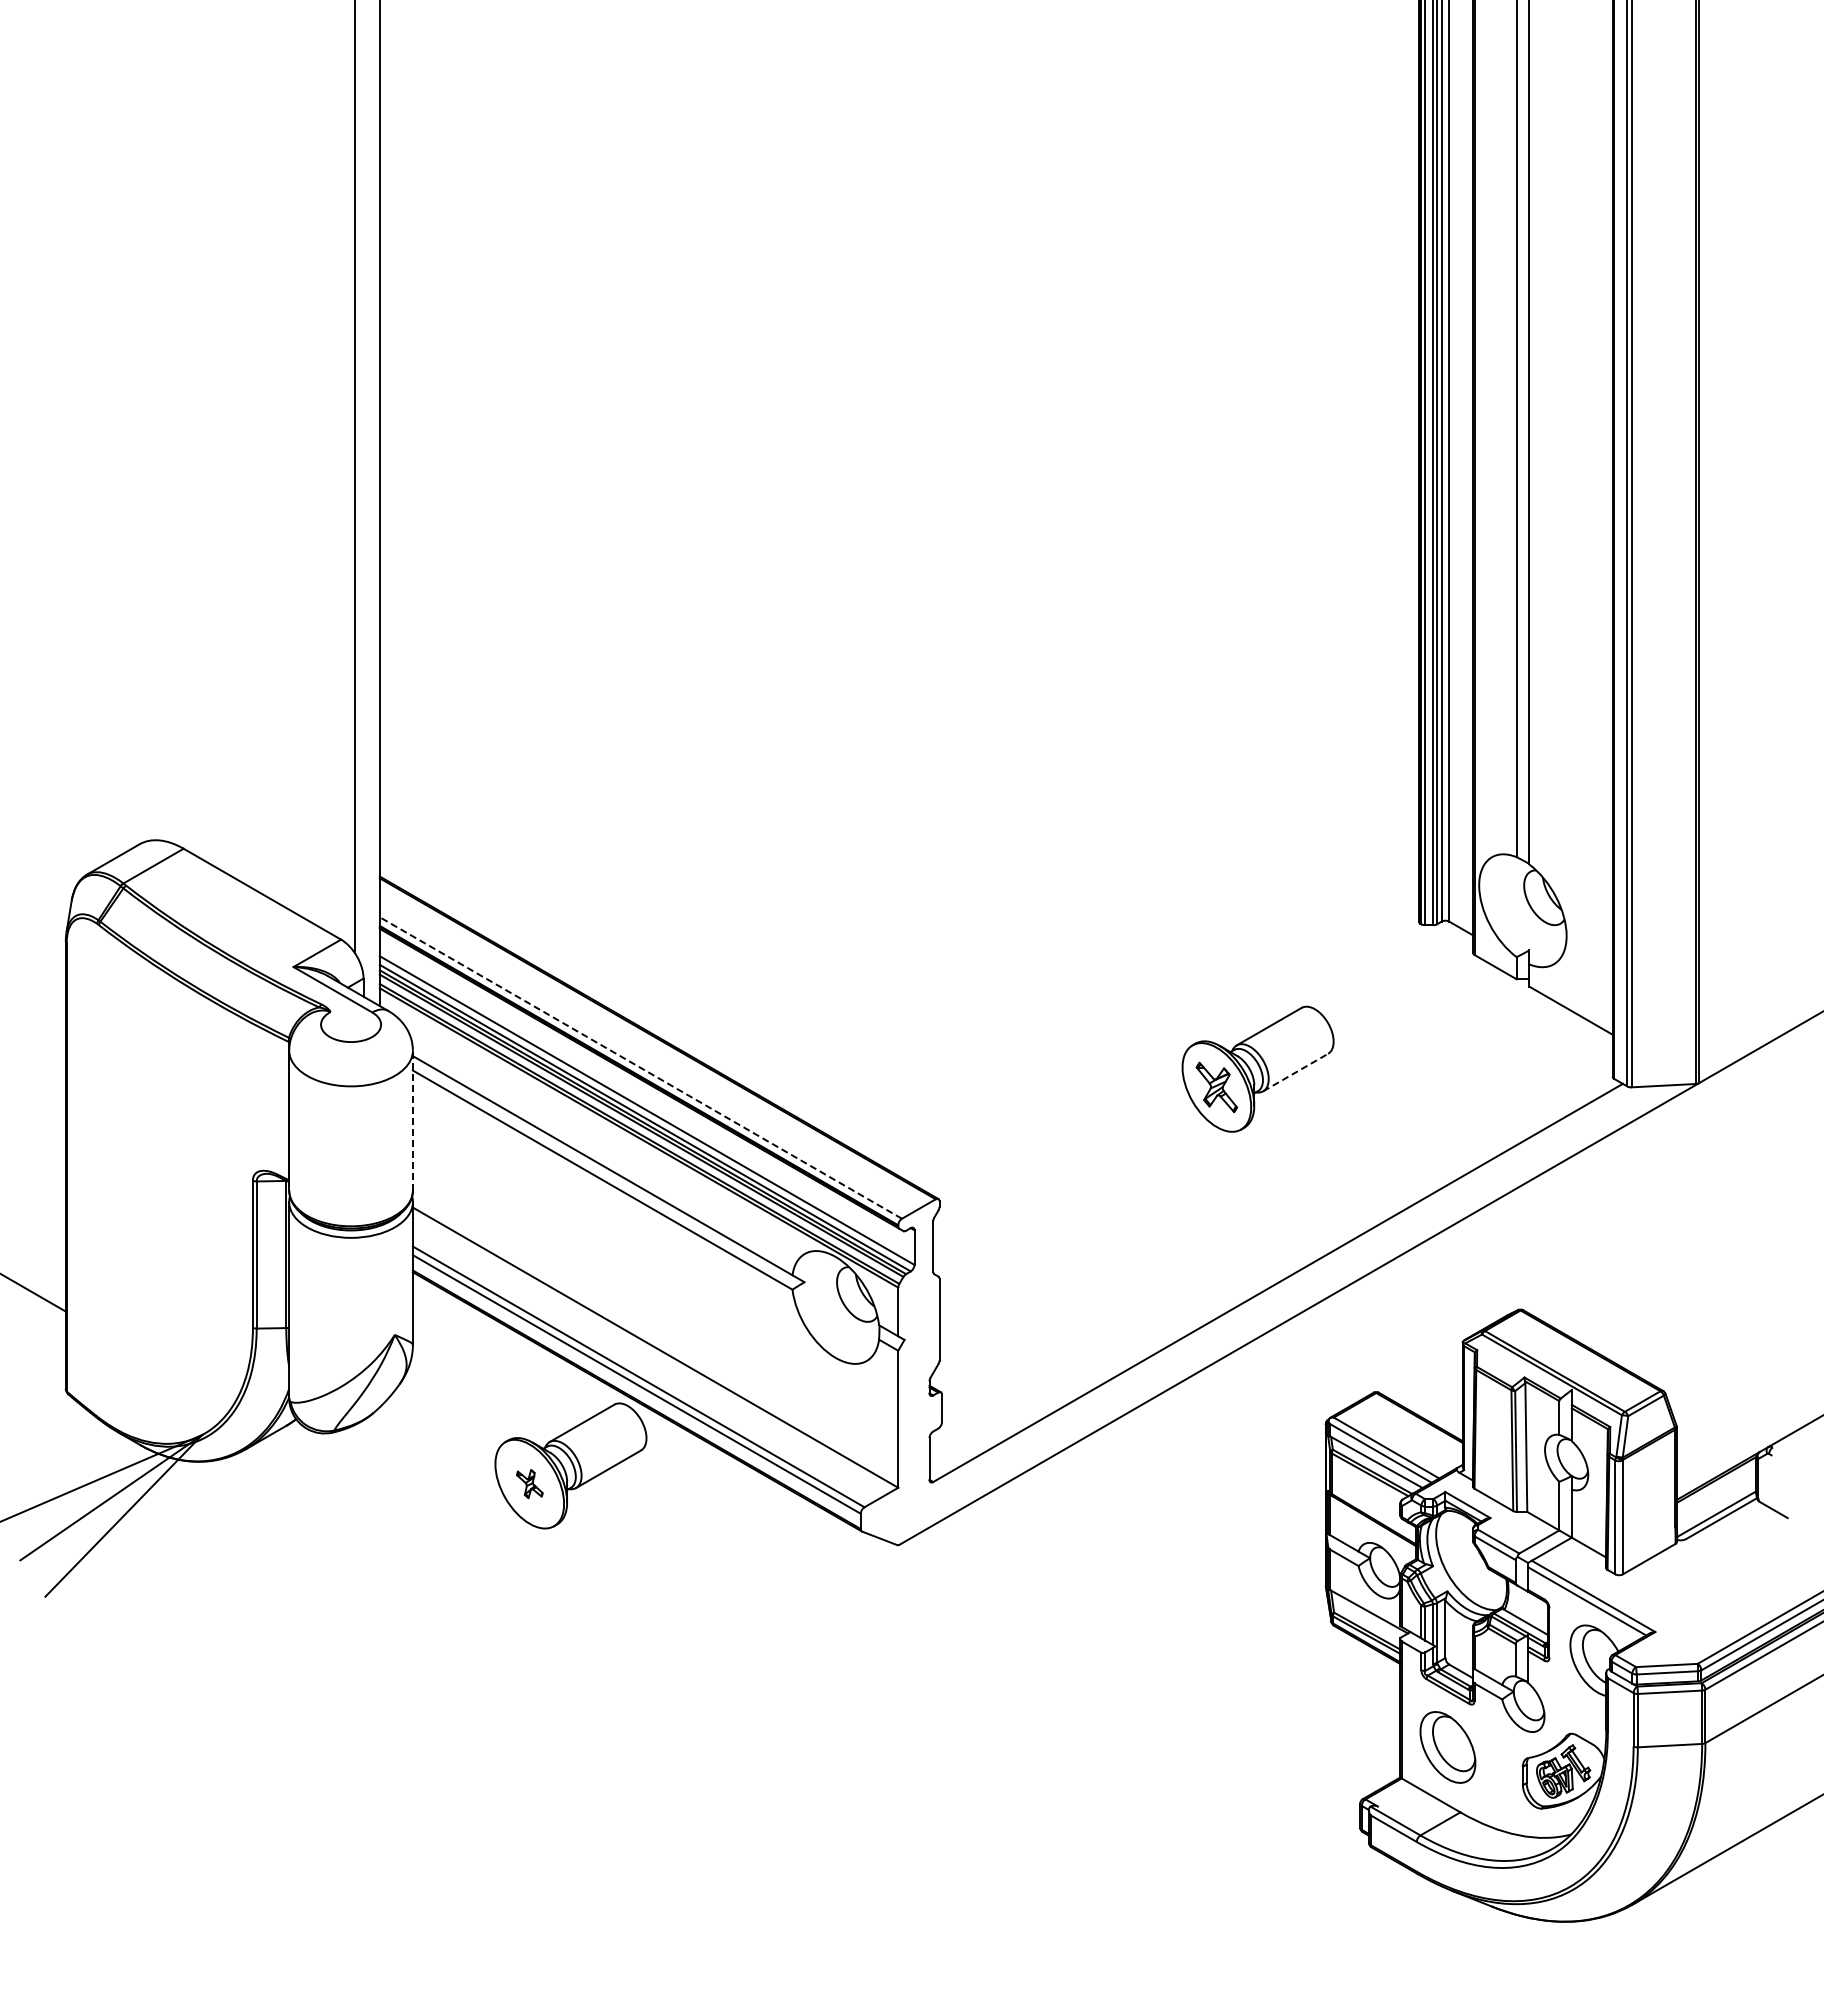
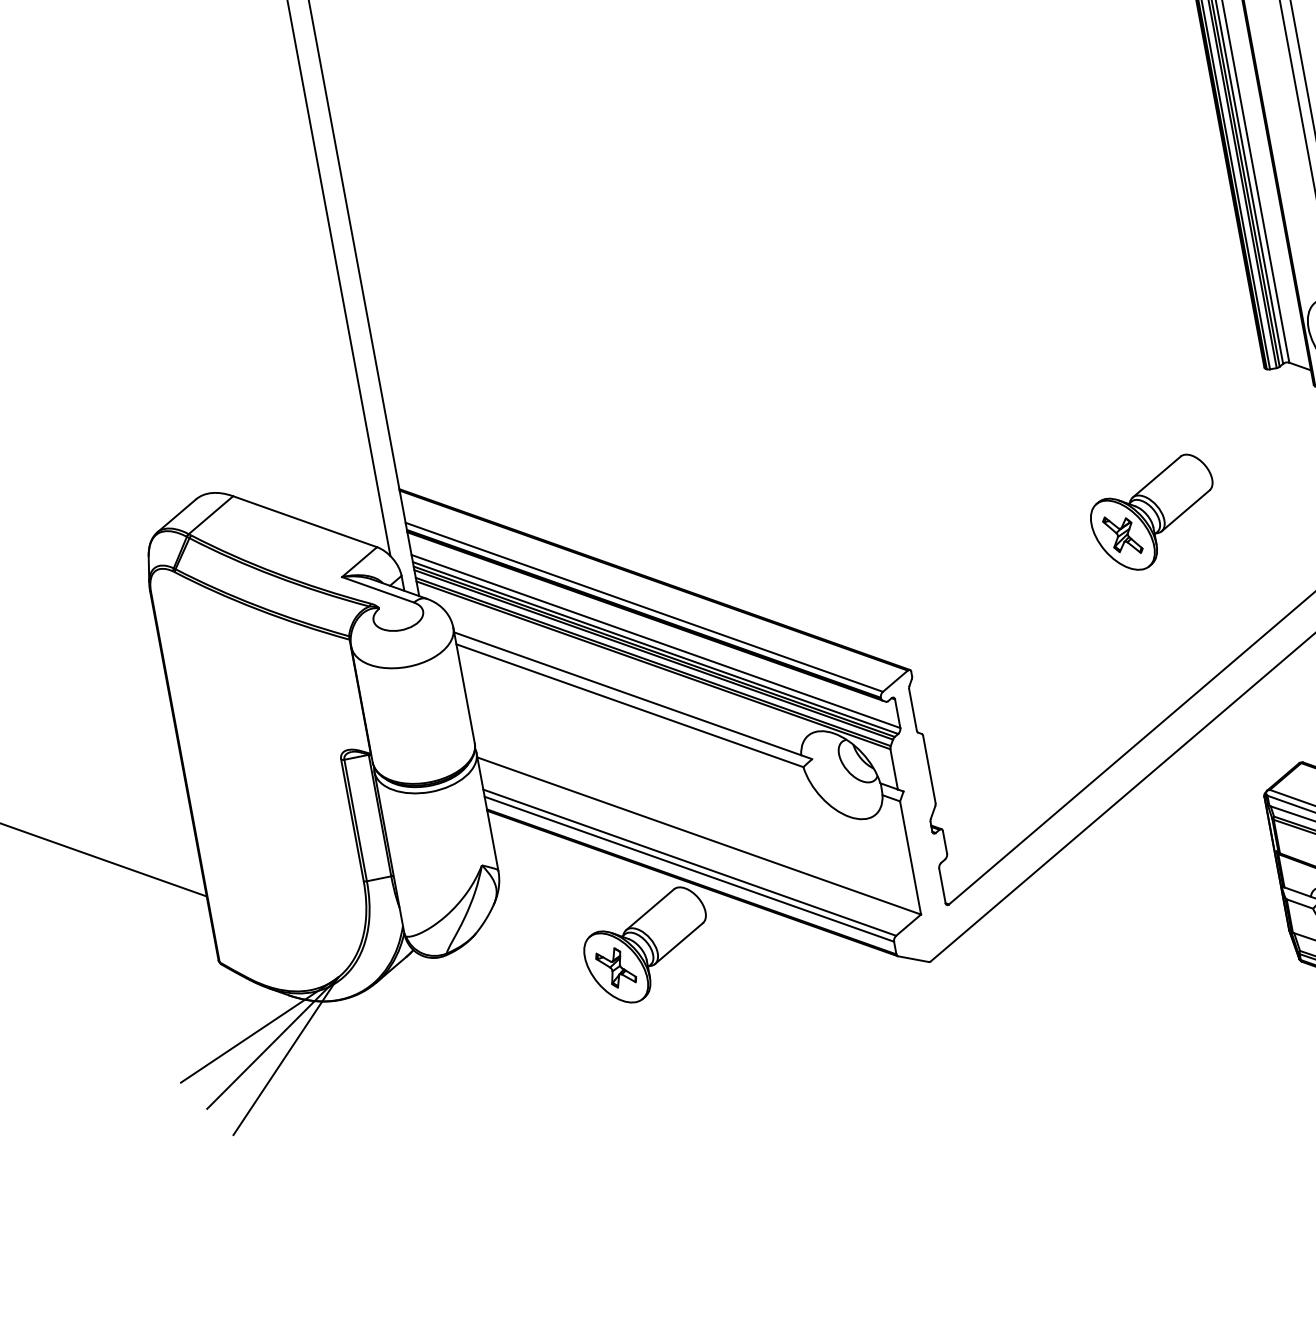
line: (640, 1067) -> (643, 606), dashed -> solid
line: (1296, 1072) -> (1186, 510), dashed -> solid
line: (412, 1120) -> (463, 685), dashed -> solid
part: (529, 1483) -> (615, 967), size x1.67

